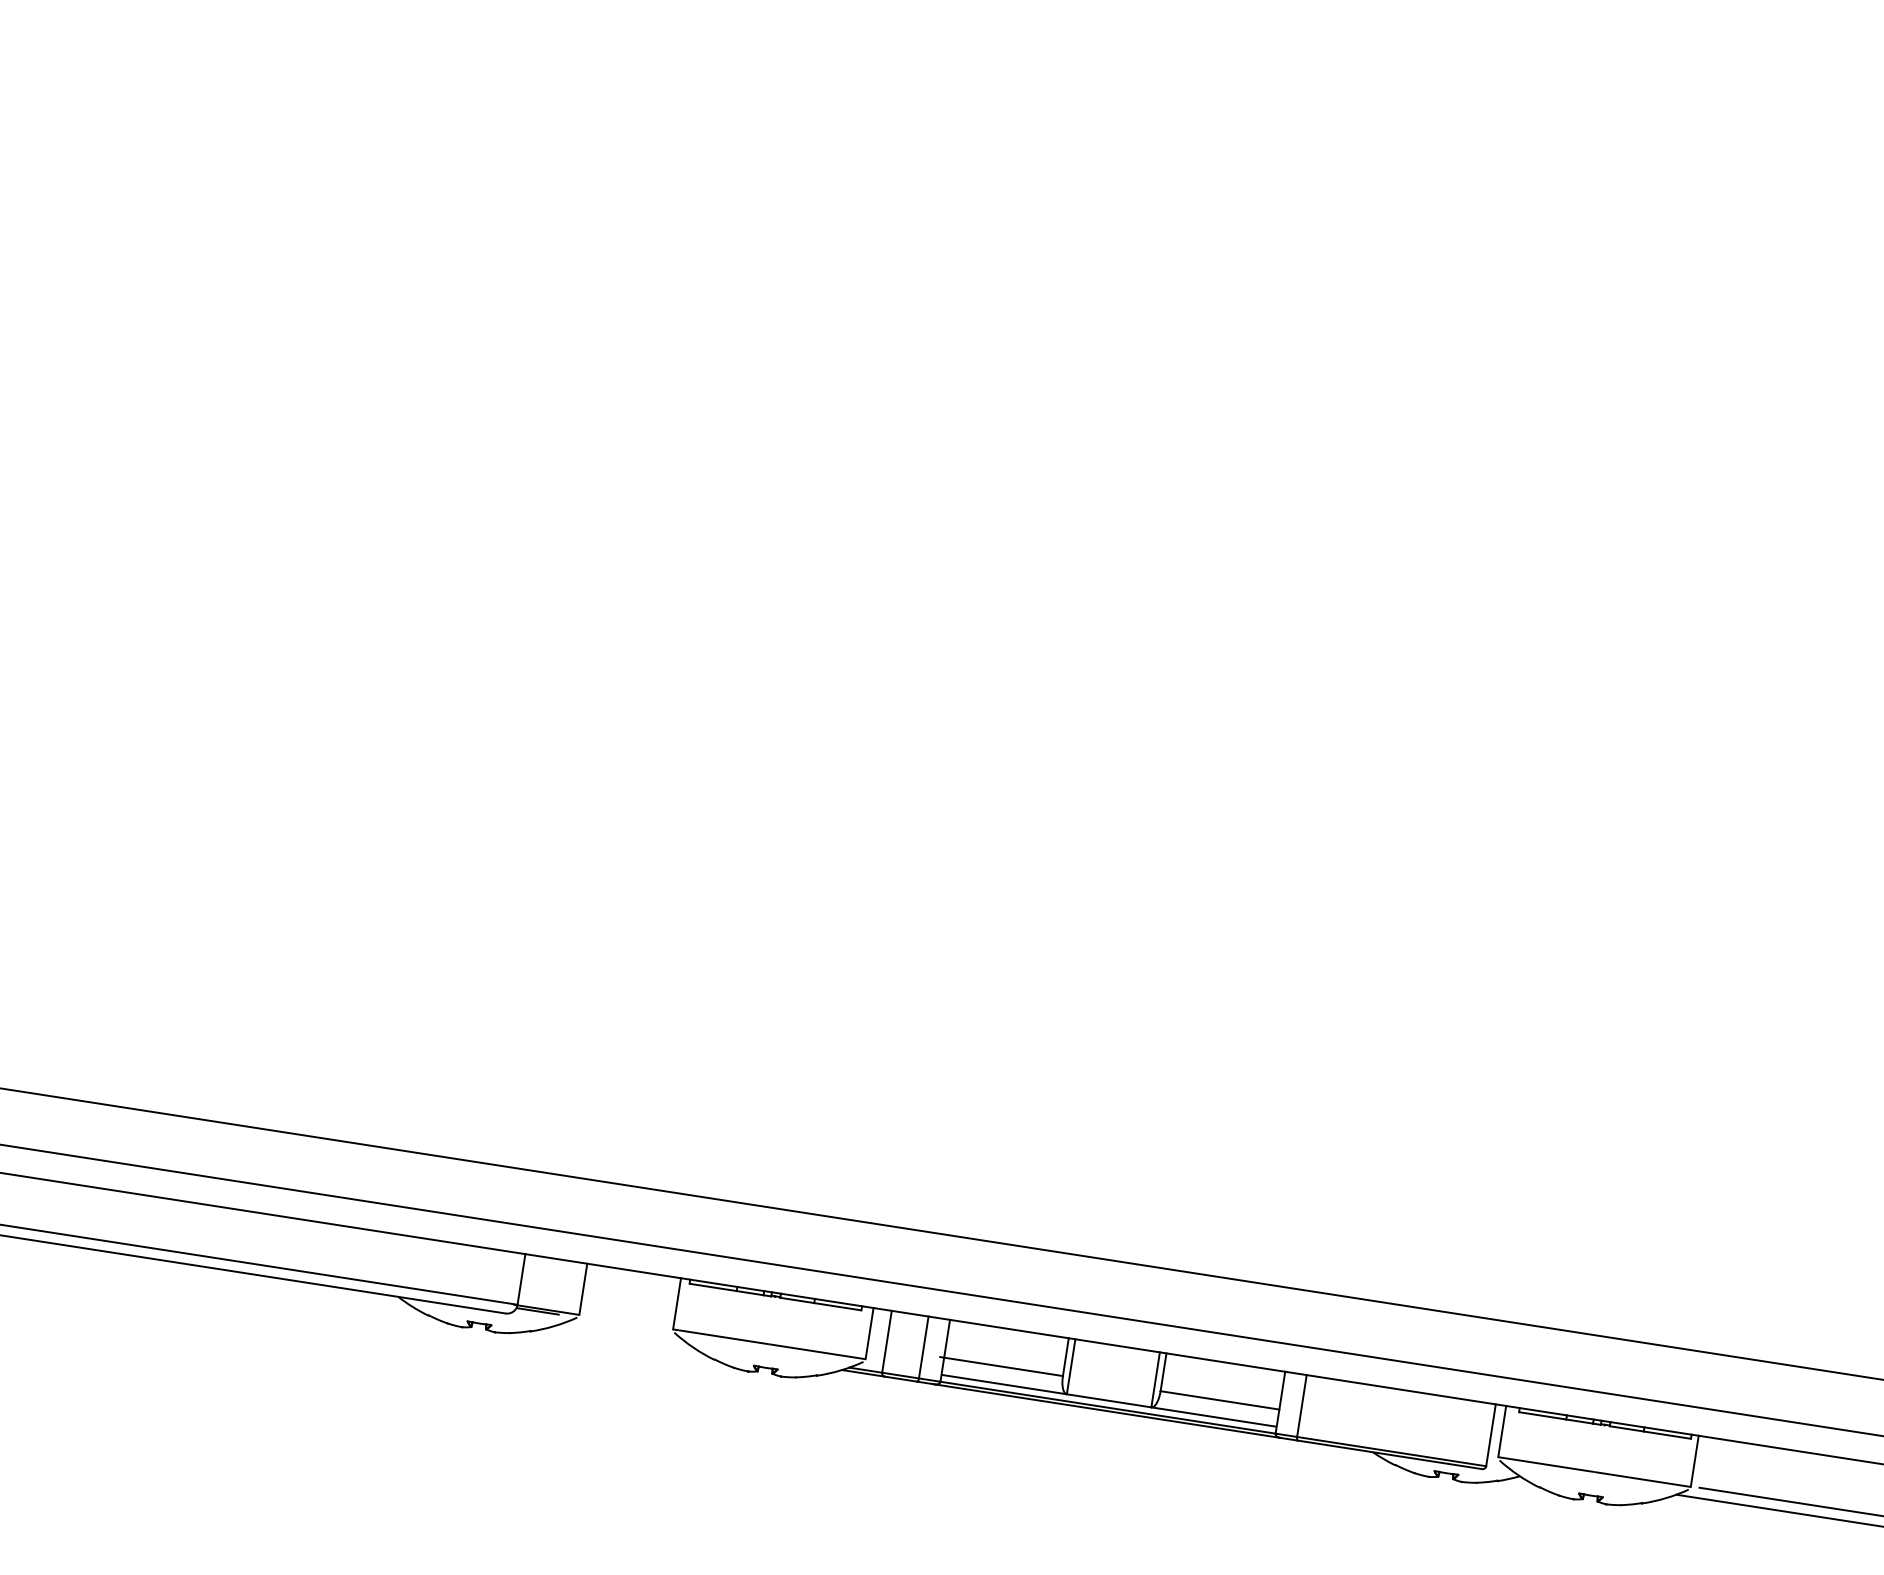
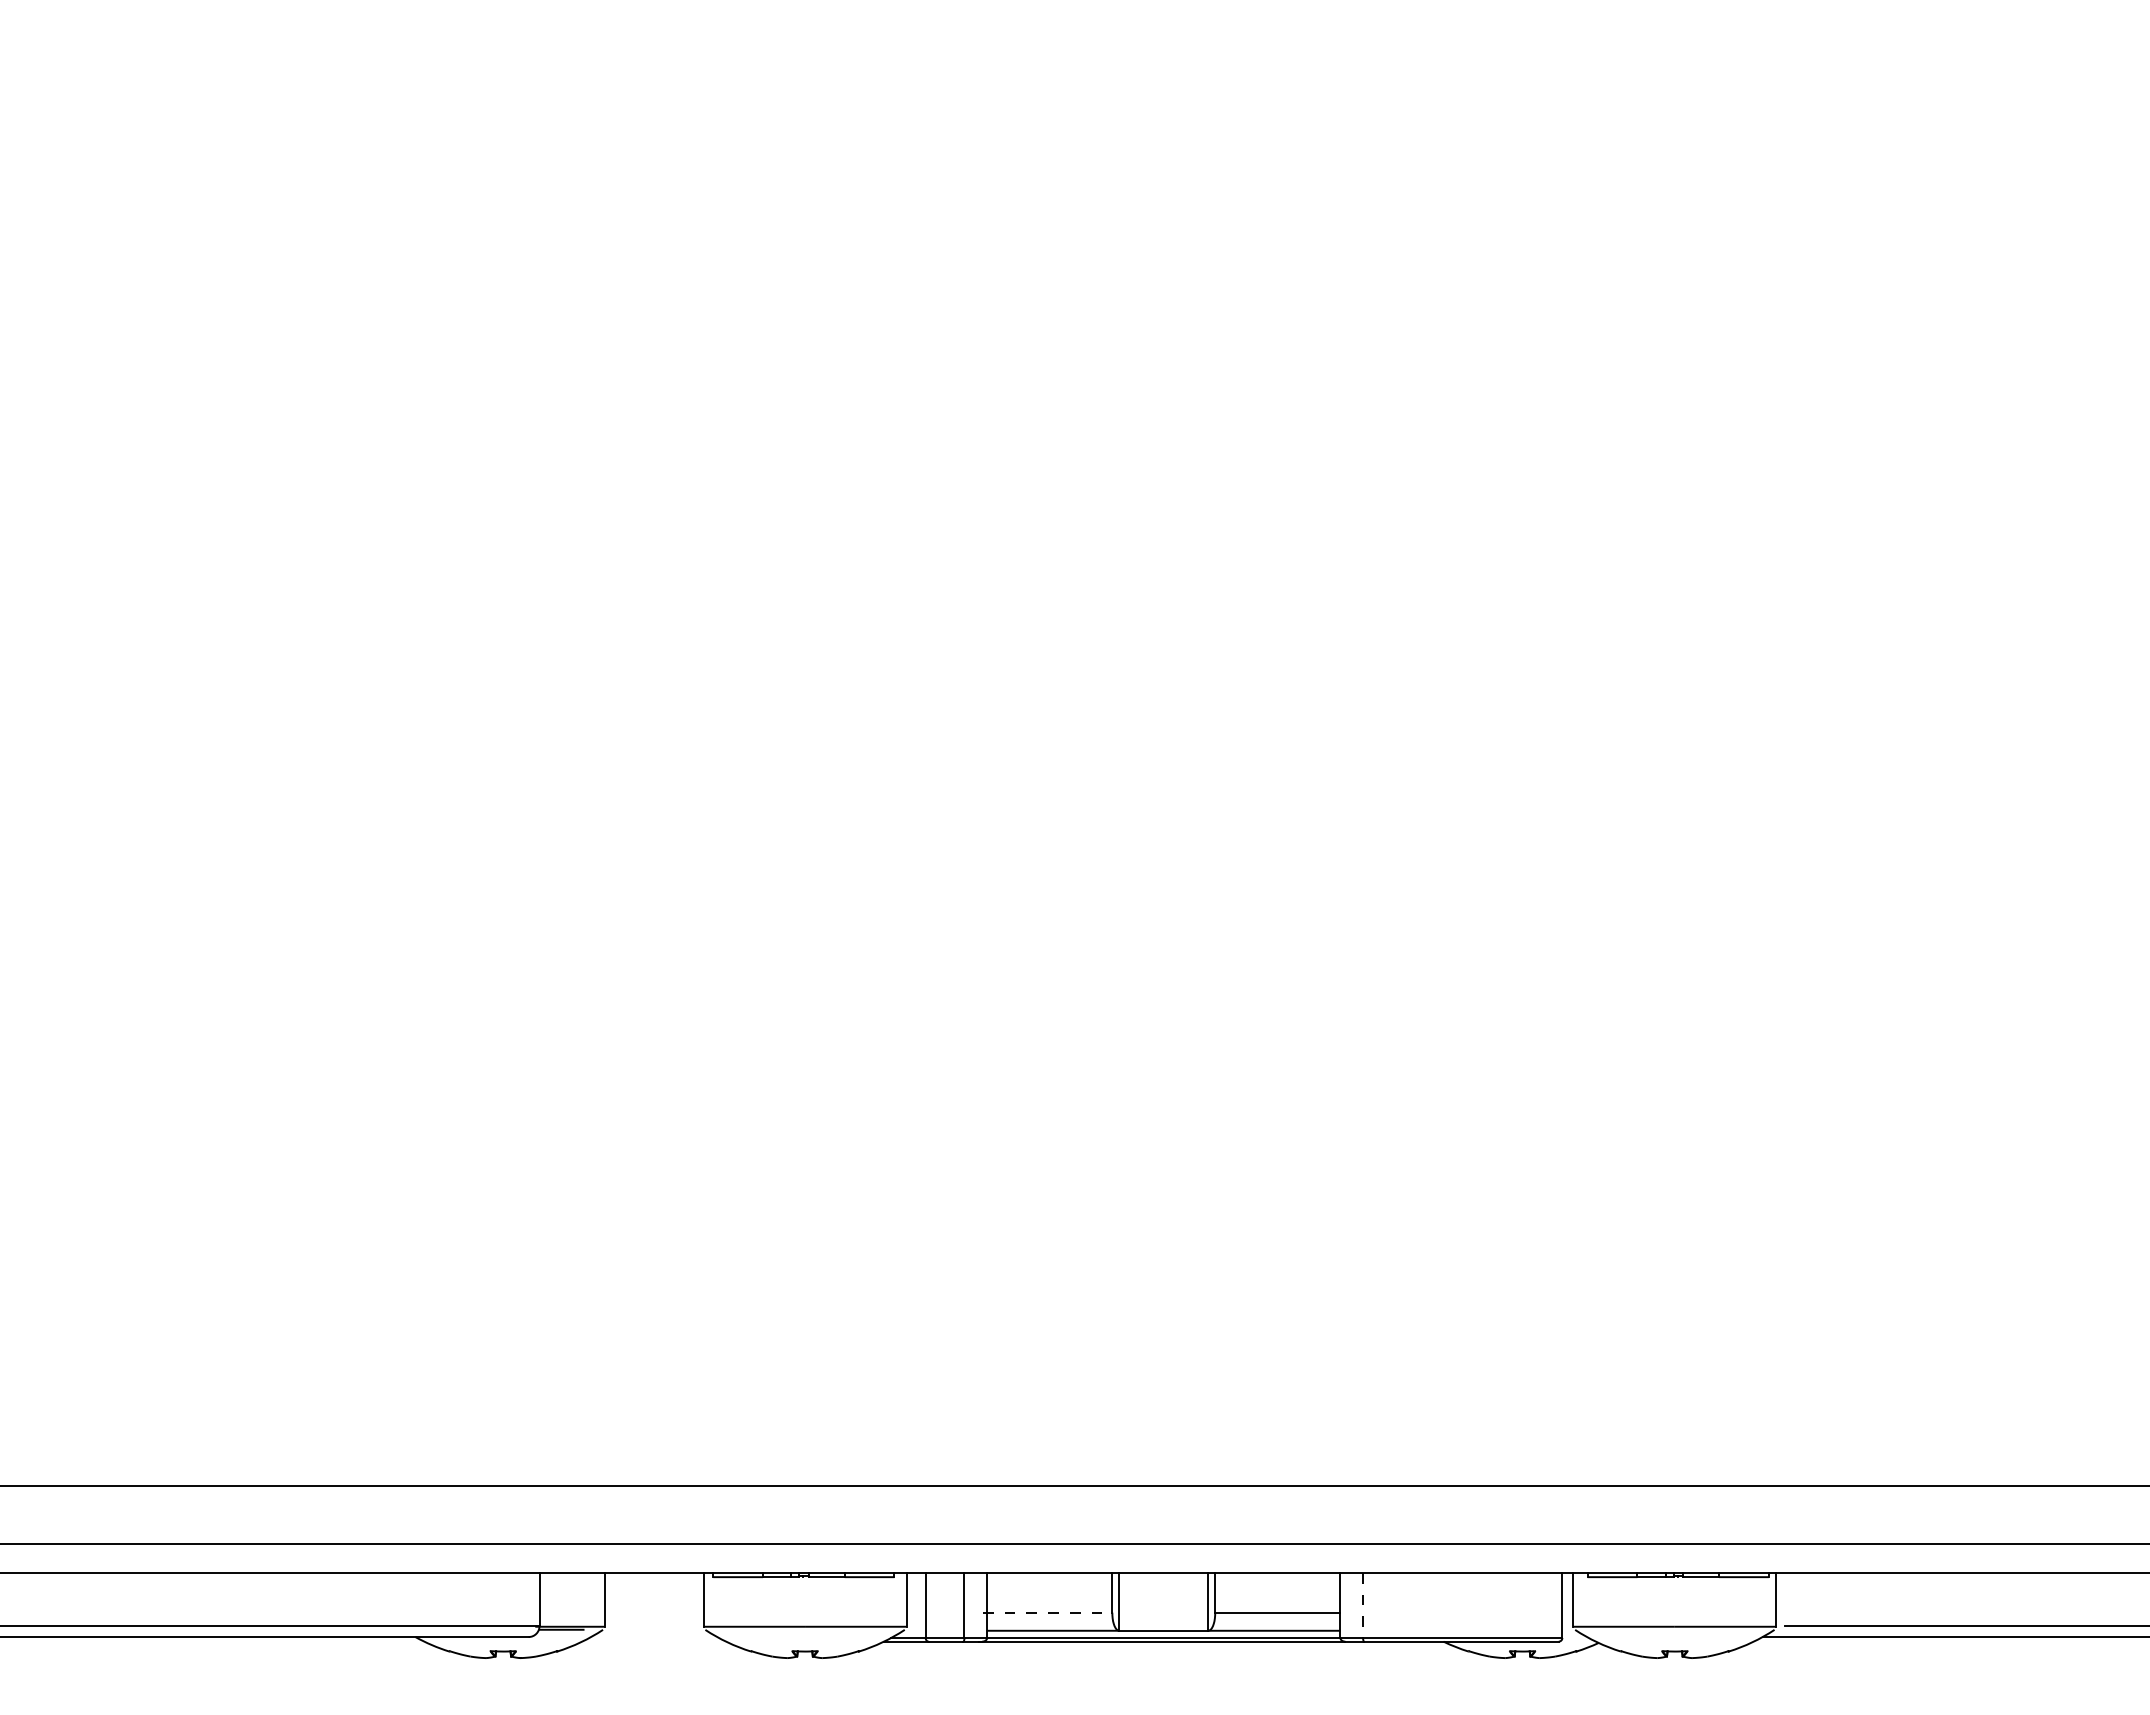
line: (1001, 1366) -> (1047, 1612), solid -> dashed
line: (1302, 1406) -> (1363, 1605), solid -> dashed

